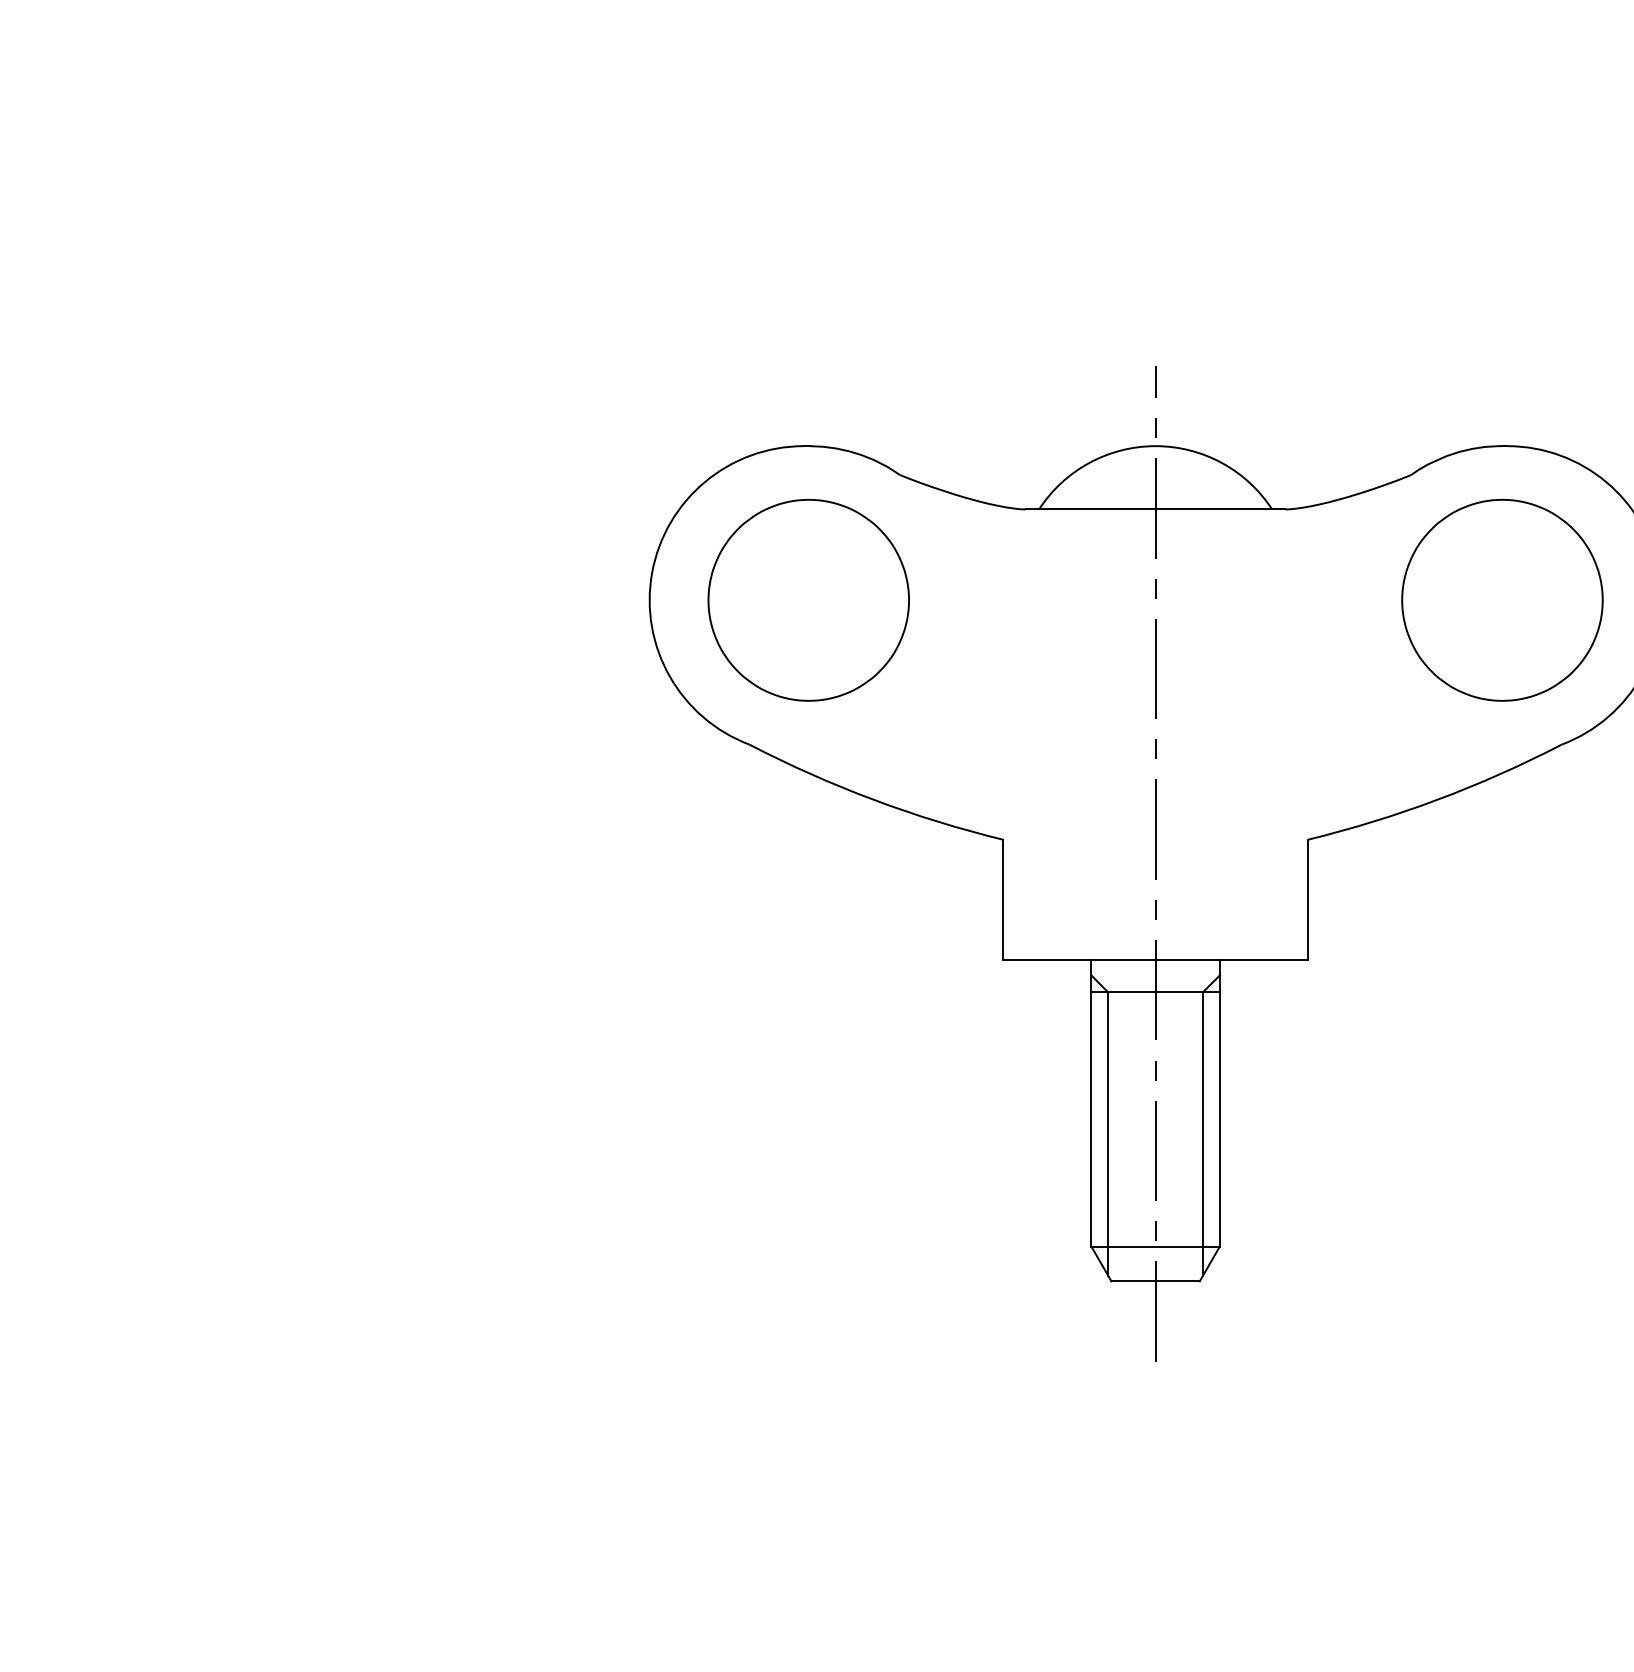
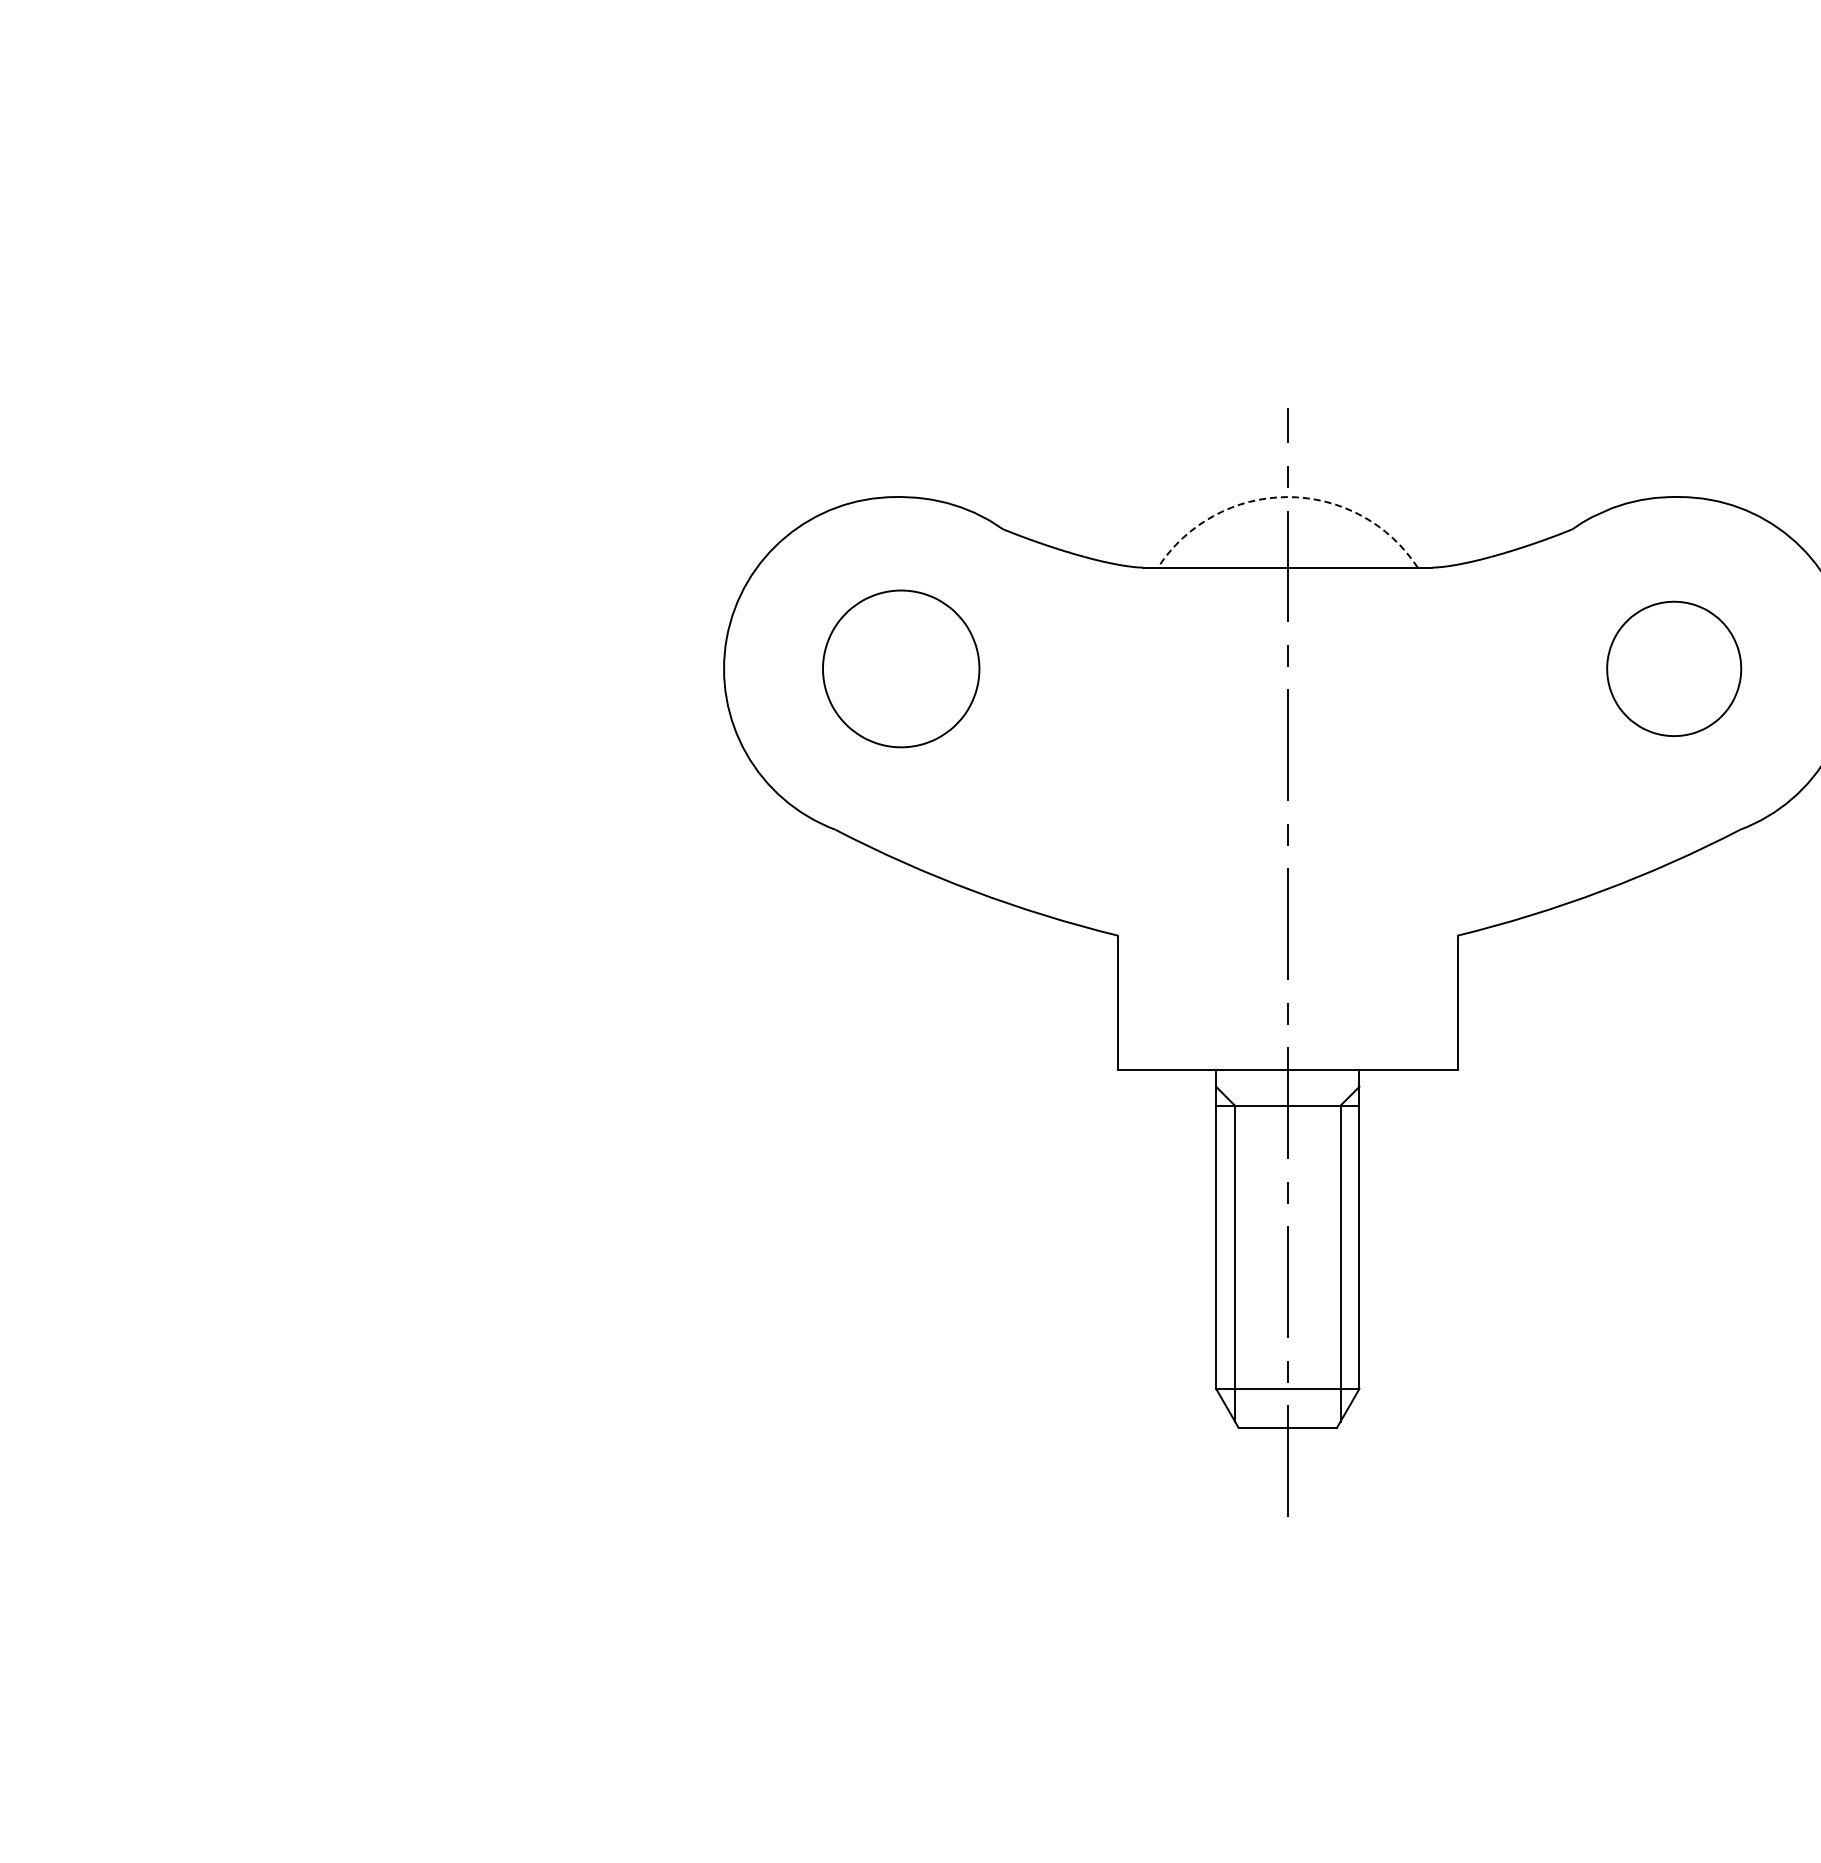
arc: (1155, 446) -> (1287, 497), solid -> dashed
part: (808, 599) -> (900, 668), size x0.7
part: (1501, 599) -> (1673, 668), size x0.6

